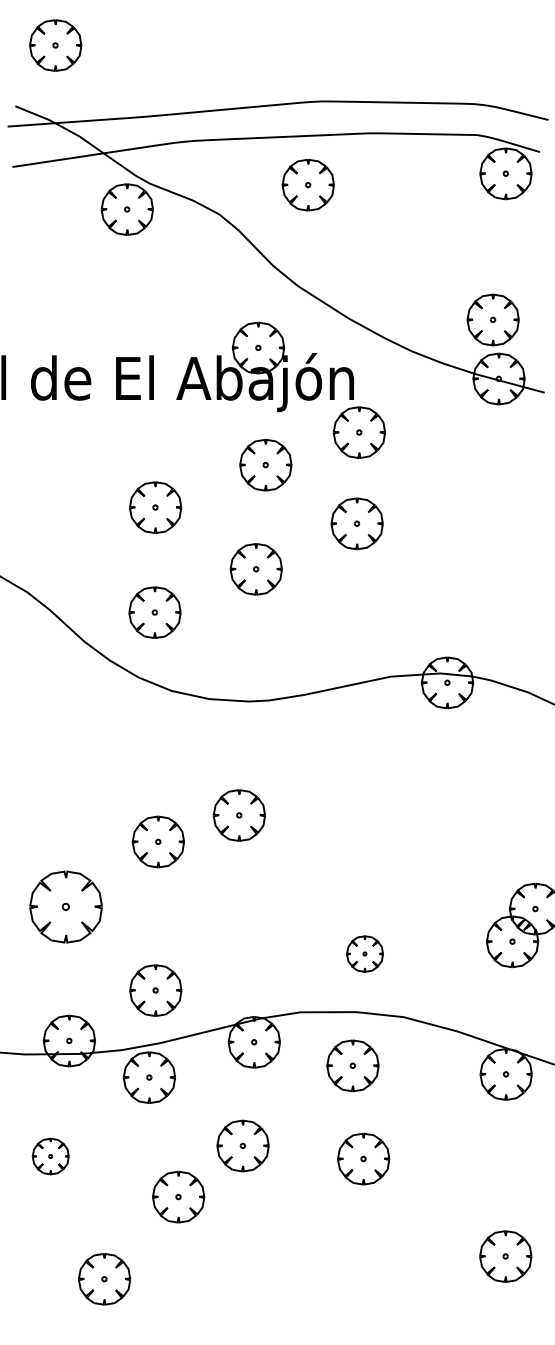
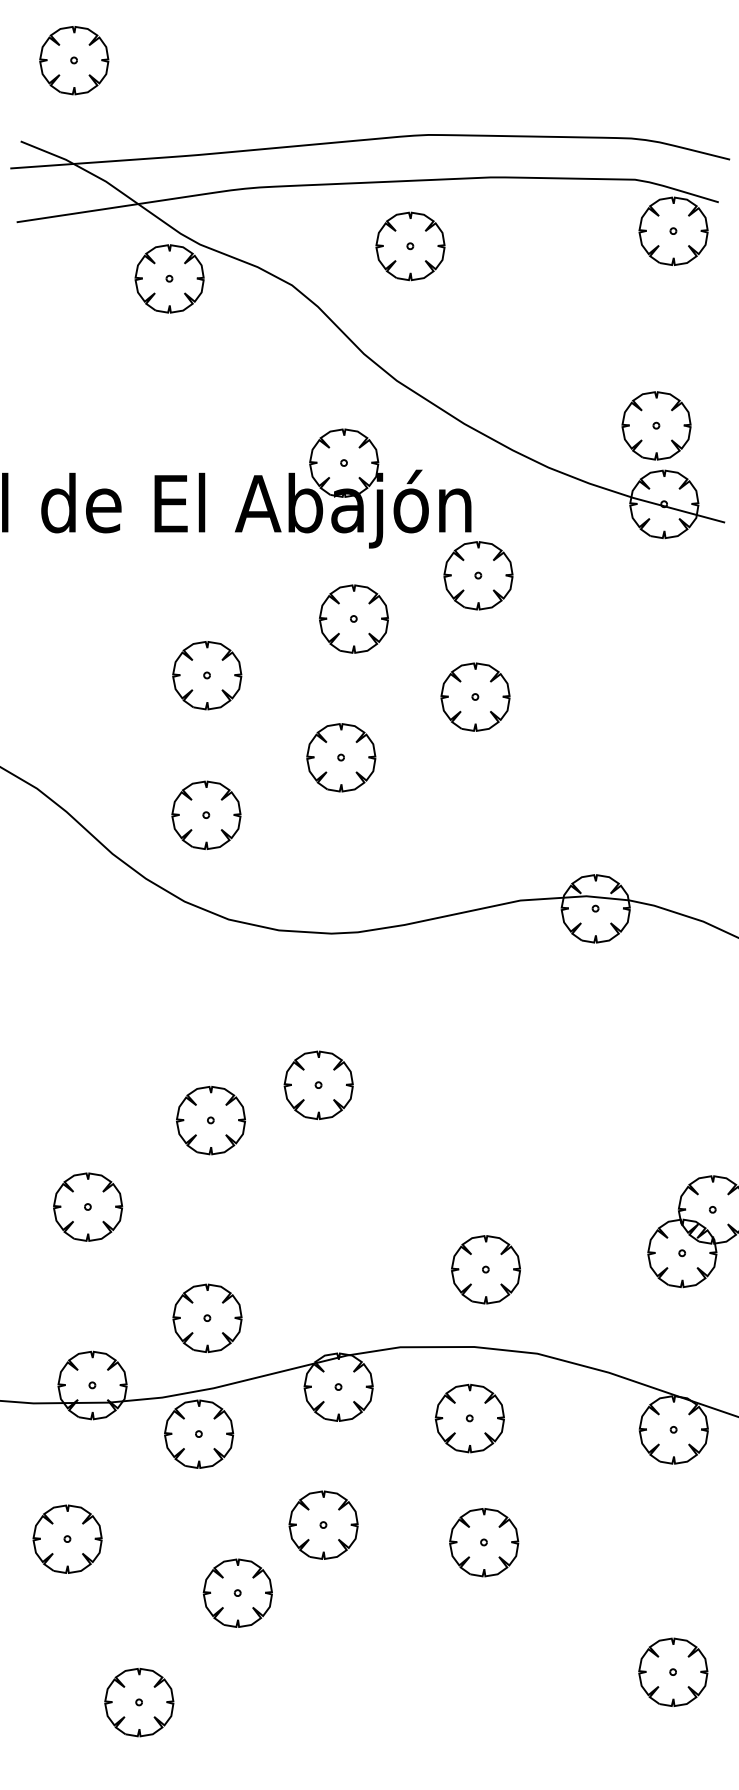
part: (65, 906) -> (87, 1206), size x0.71
part: (364, 953) -> (485, 1268), size x1.43
part: (50, 1156) -> (67, 1539), size x1.43

